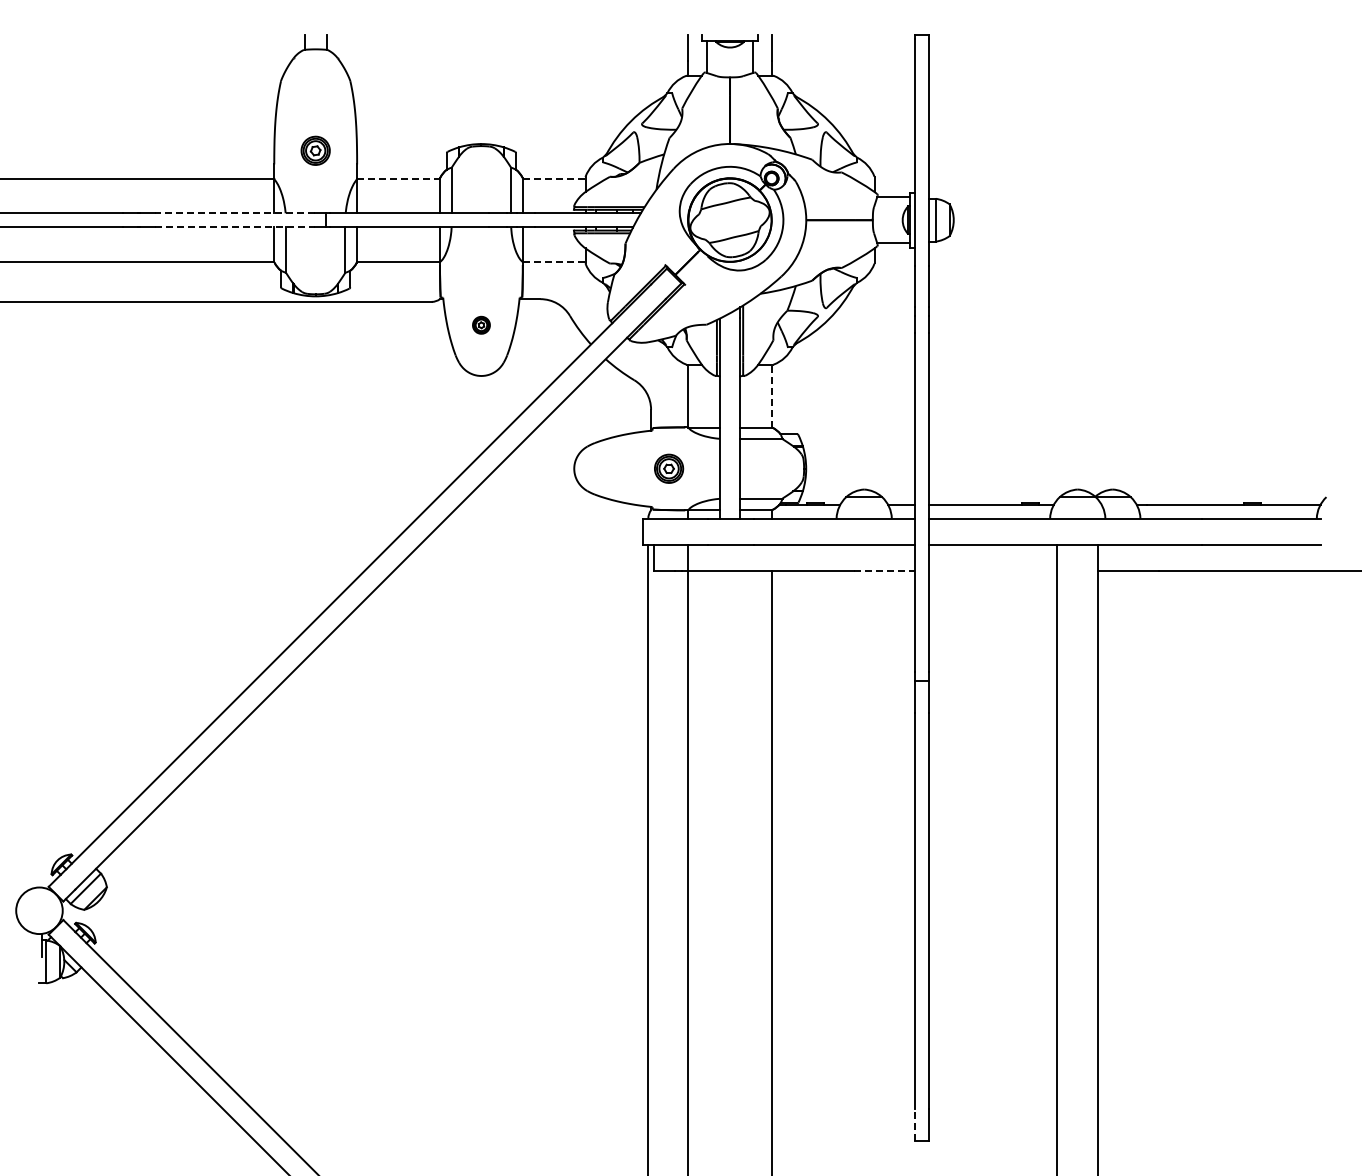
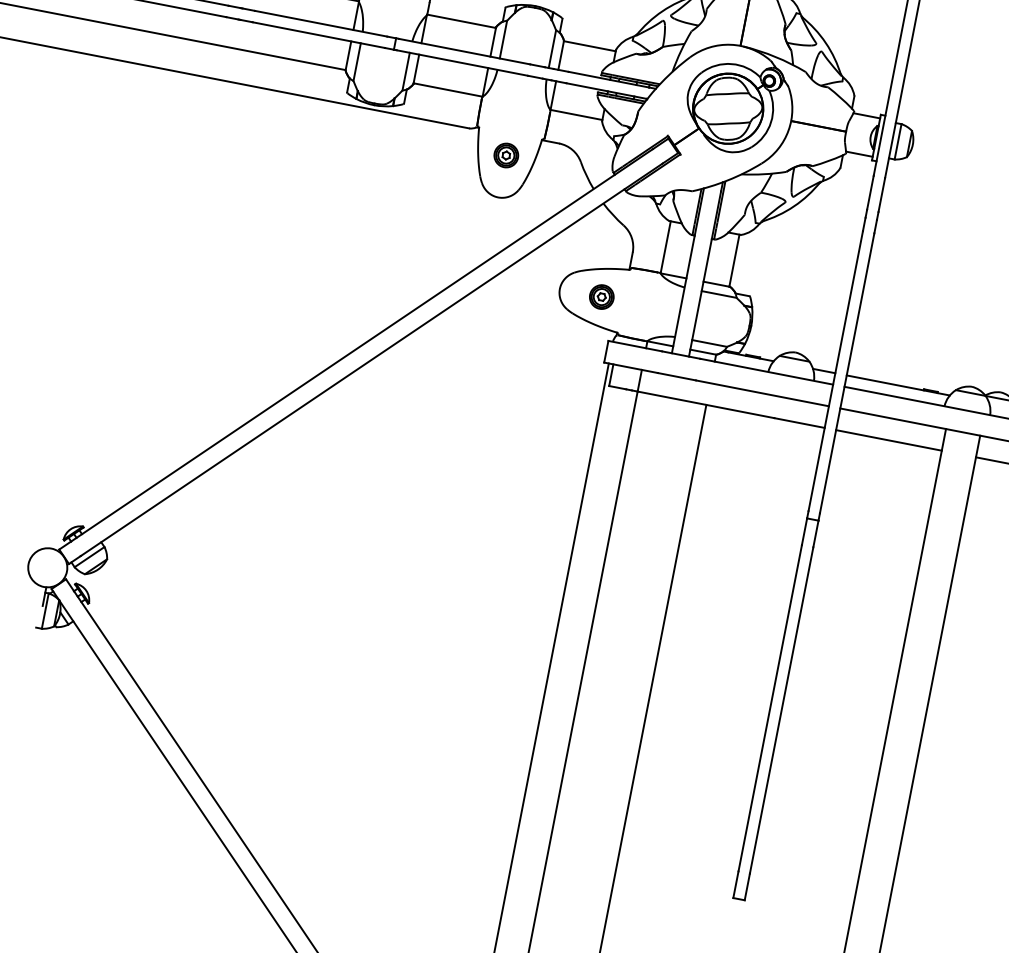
line: (398, 178) -> (461, 21), dashed -> solid
line: (554, 178) -> (590, 46), dashed -> solid
line: (234, 213) -> (320, 23), dashed -> solid
line: (235, 227) -> (319, 35), dashed -> solid
line: (554, 261) -> (576, 114), dashed -> solid
part: (481, 325) -> (506, 155), size x1.67
line: (771, 396) -> (734, 260), dashed -> solid
part: (669, 468) -> (602, 296), moved
line: (885, 571) -> (800, 423), dashed -> solid
line: (992, 571) -> (888, 440), added
line: (915, 1124) -> (736, 884), dashed -> solid

